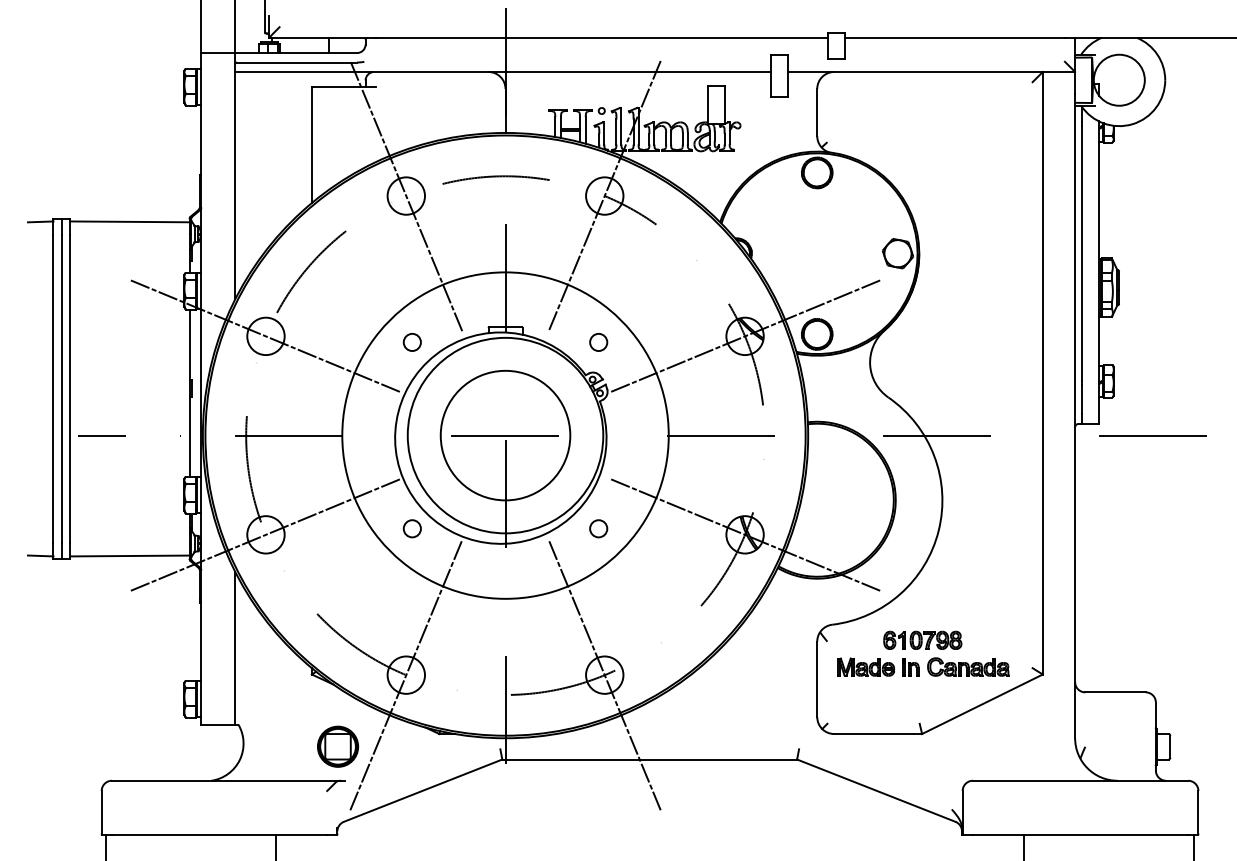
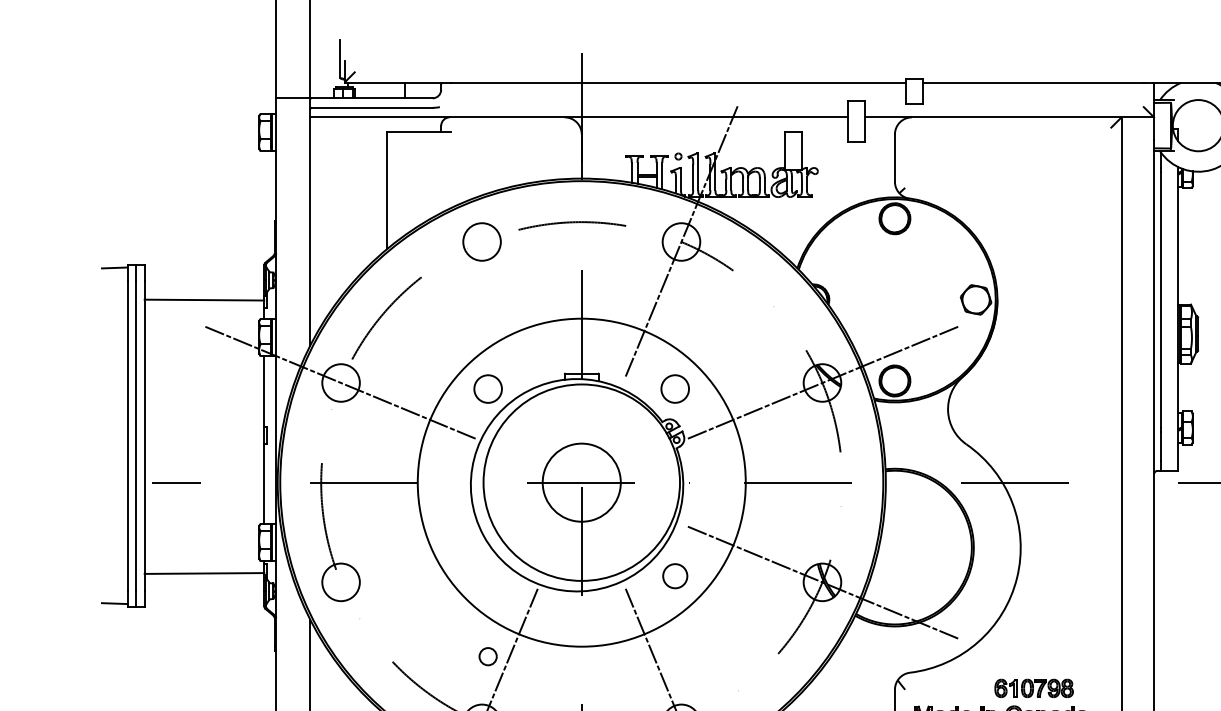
line: (406, 195) -> (482, 241), removed
line: (129, 221) -> (203, 299), moved
circle: (411, 342) -> (487, 389), size x1.6
circle: (598, 342) -> (675, 389), size x1.6
circle: (505, 435) -> (581, 482), size x0.6
circle: (411, 528) -> (487, 656), moved
circle: (598, 528) -> (675, 576), size x1.4
line: (265, 534) -> (340, 582), removed
line: (129, 555) -> (203, 572), moved
part: (922, 639) -> (1033, 687), moved

